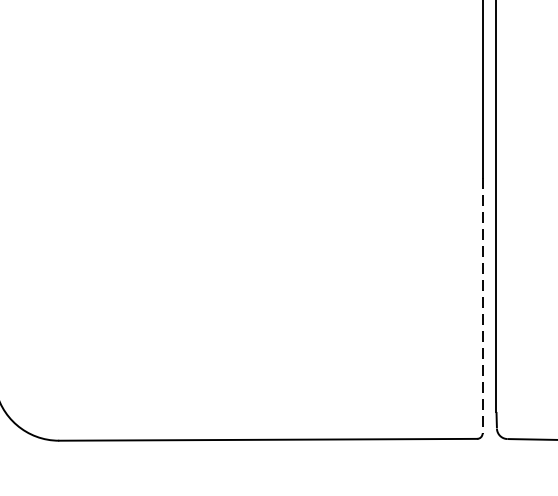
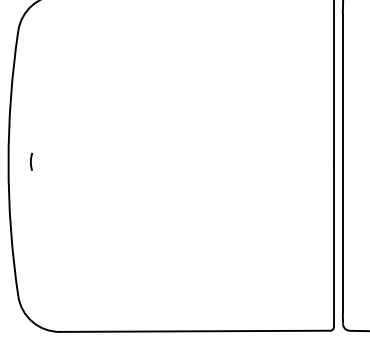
line: (15, 177) -> (31, 161), added
line: (482, 305) -> (333, 244), dashed -> solid

